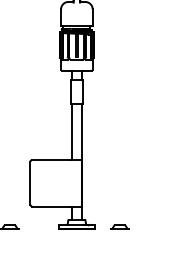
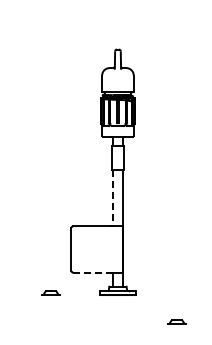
line: (71, 132) -> (112, 198), solid -> dashed
line: (51, 206) -> (92, 272), solid -> dashed
part: (119, 226) -> (176, 321), moved

